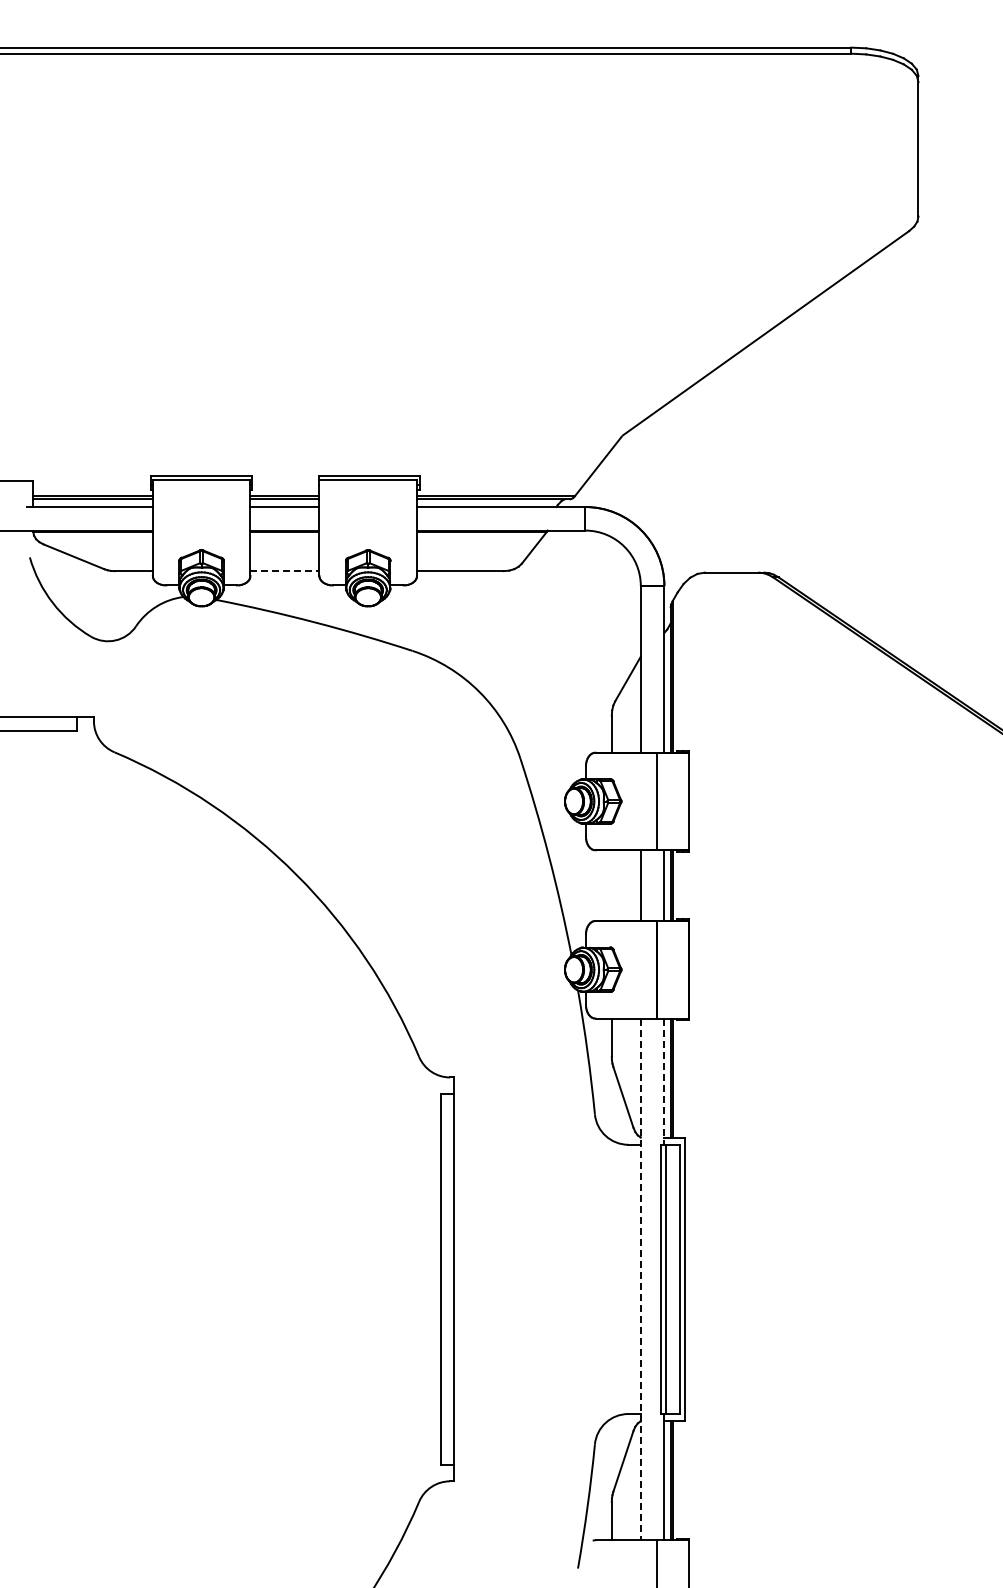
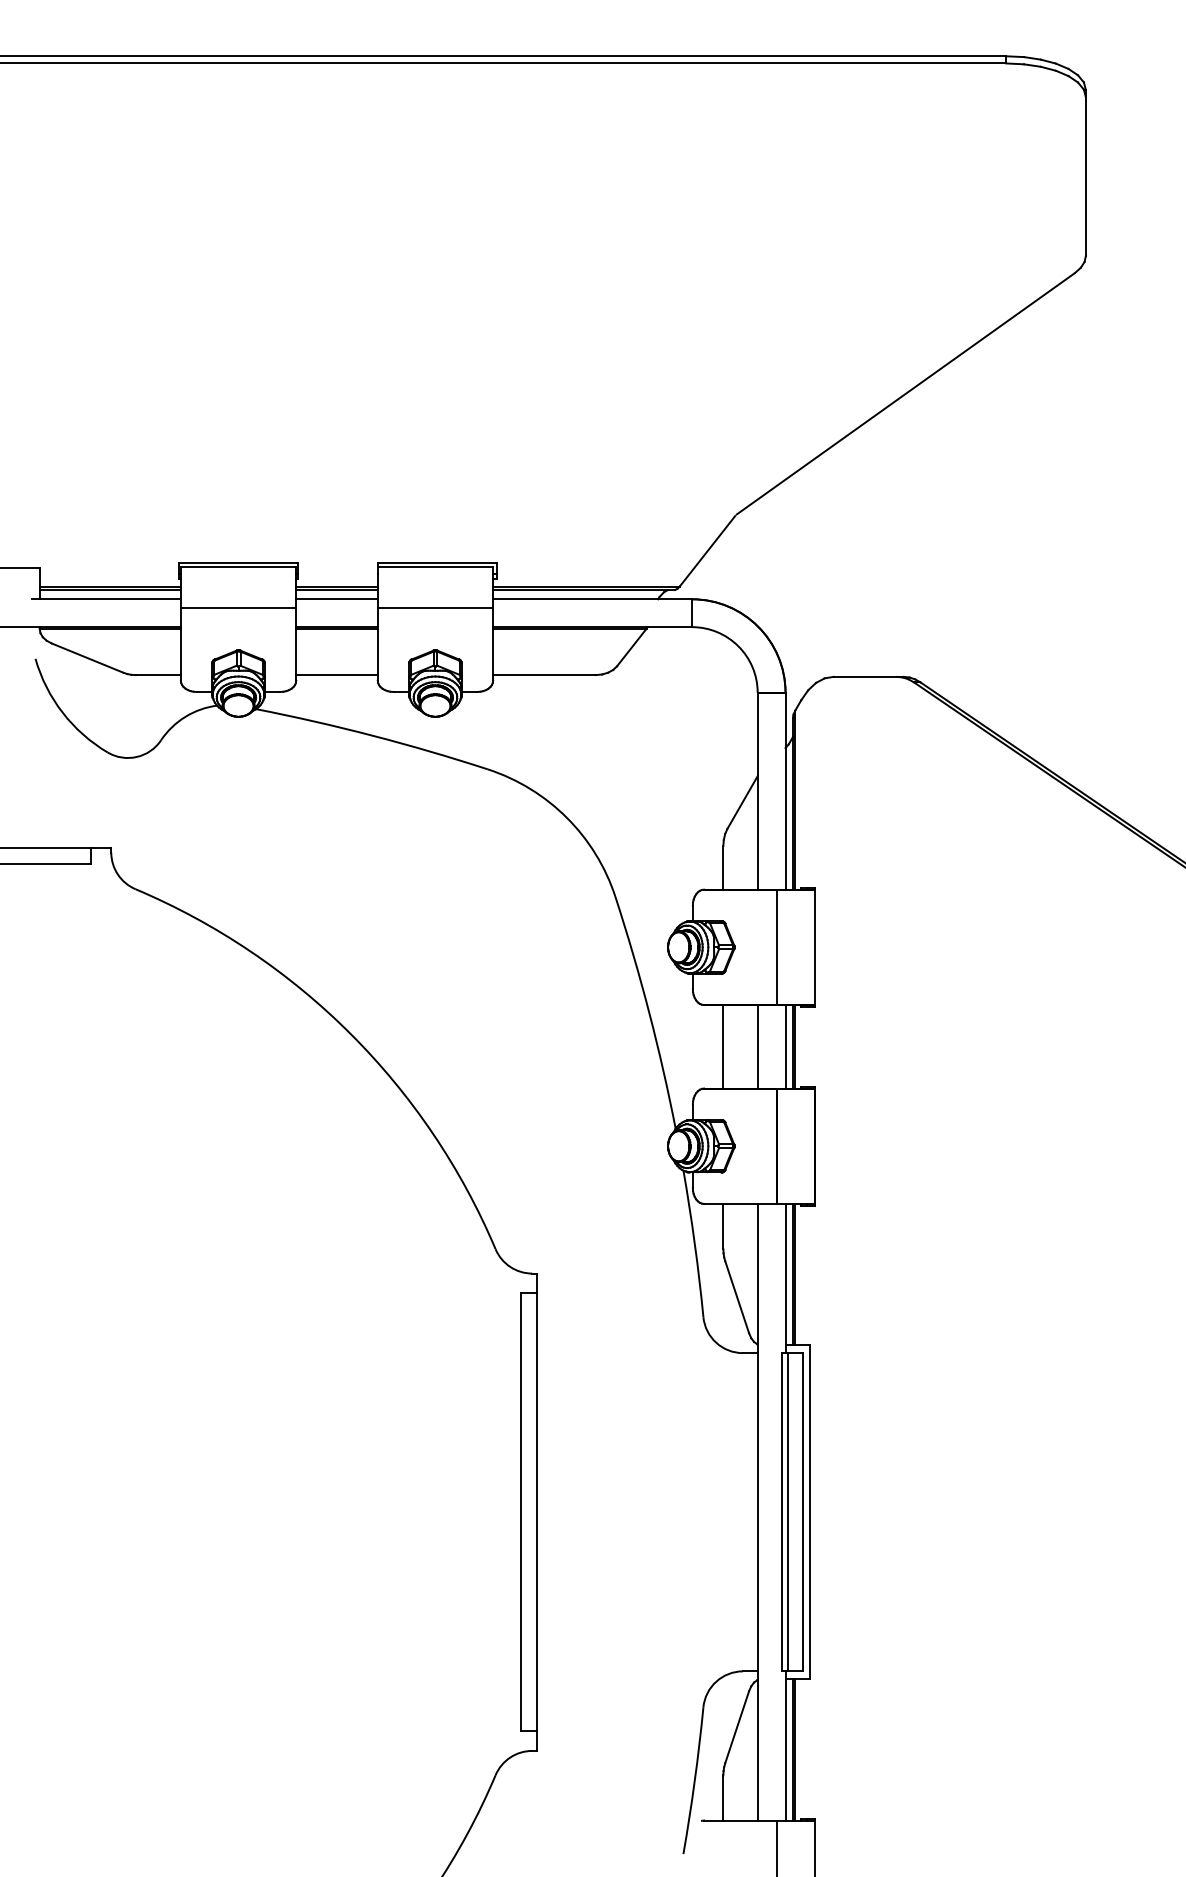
line: (201, 514) -> (238, 608), added
line: (368, 514) -> (435, 608), added
line: (285, 571) -> (337, 675), dashed -> solid
line: (611, 885) -> (723, 1046), added
line: (664, 1082) -> (785, 1279), dashed -> solid
line: (640, 1279) -> (757, 1512), dashed -> solid

